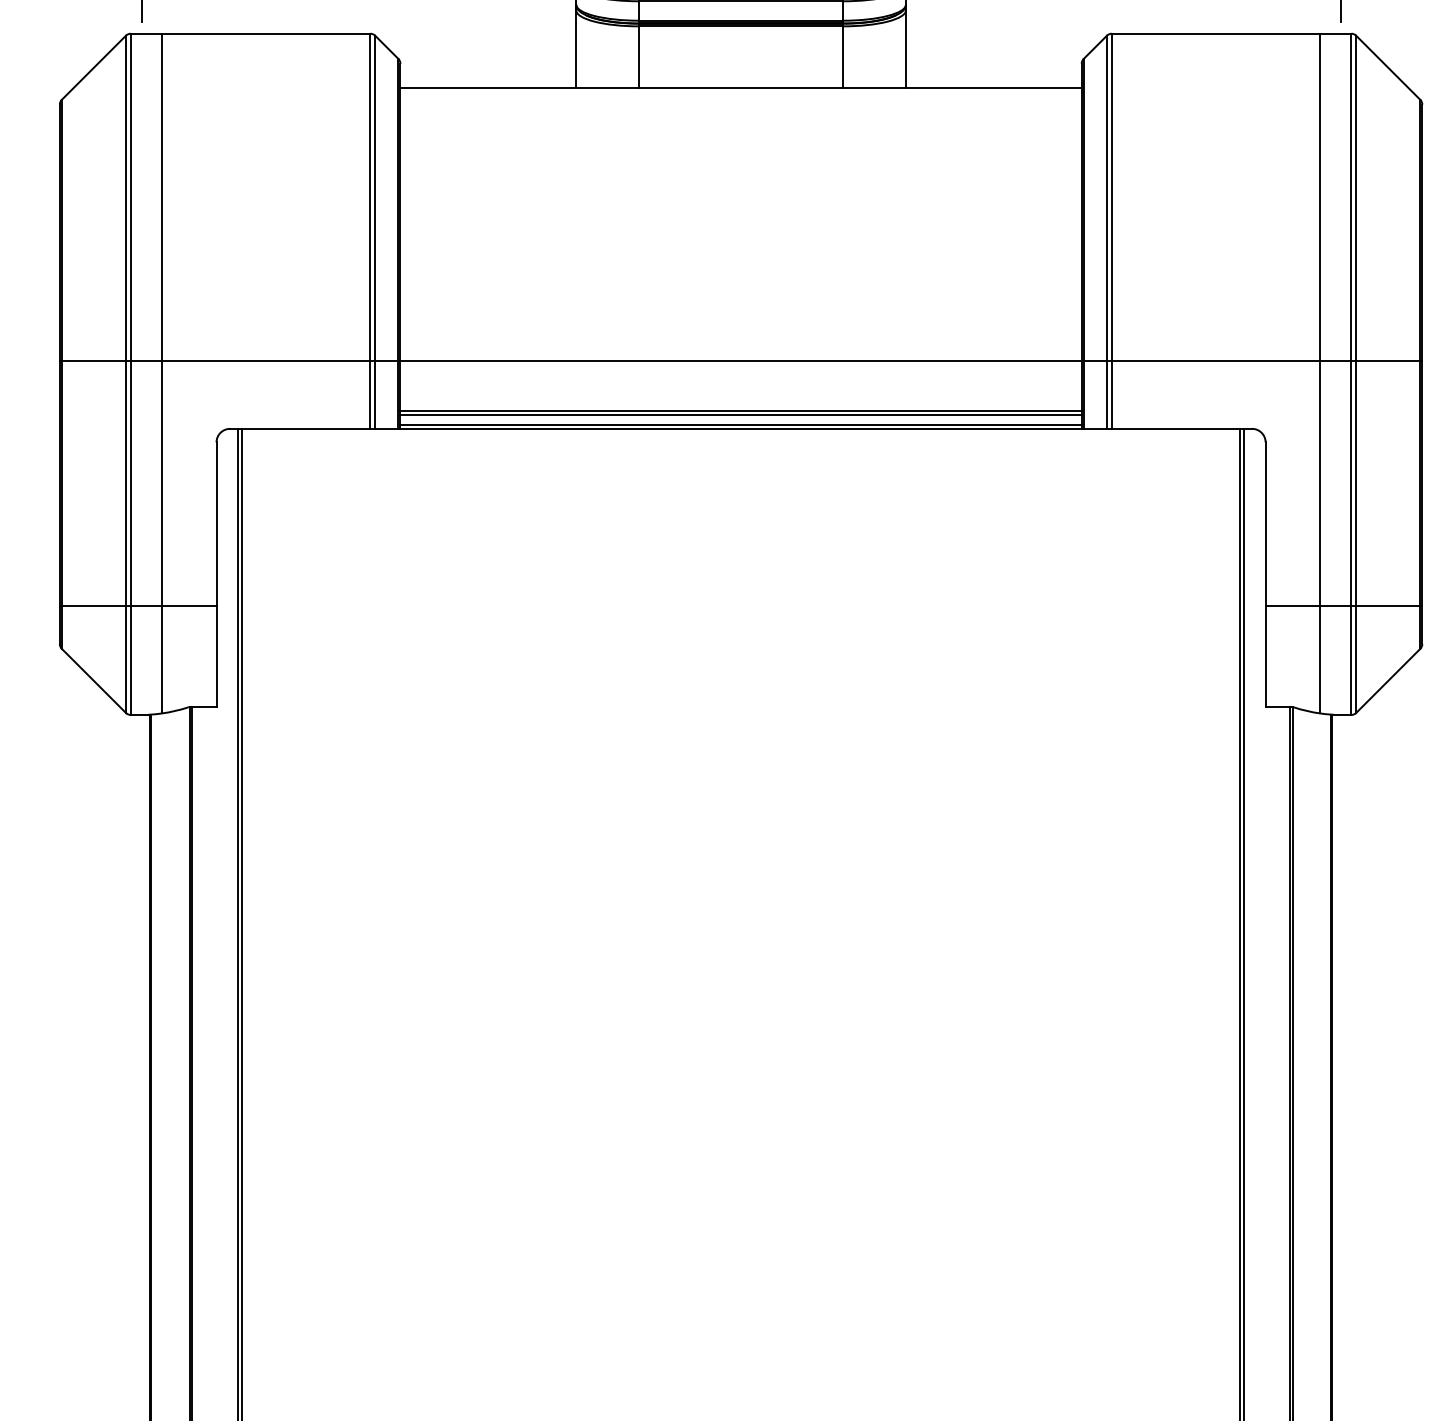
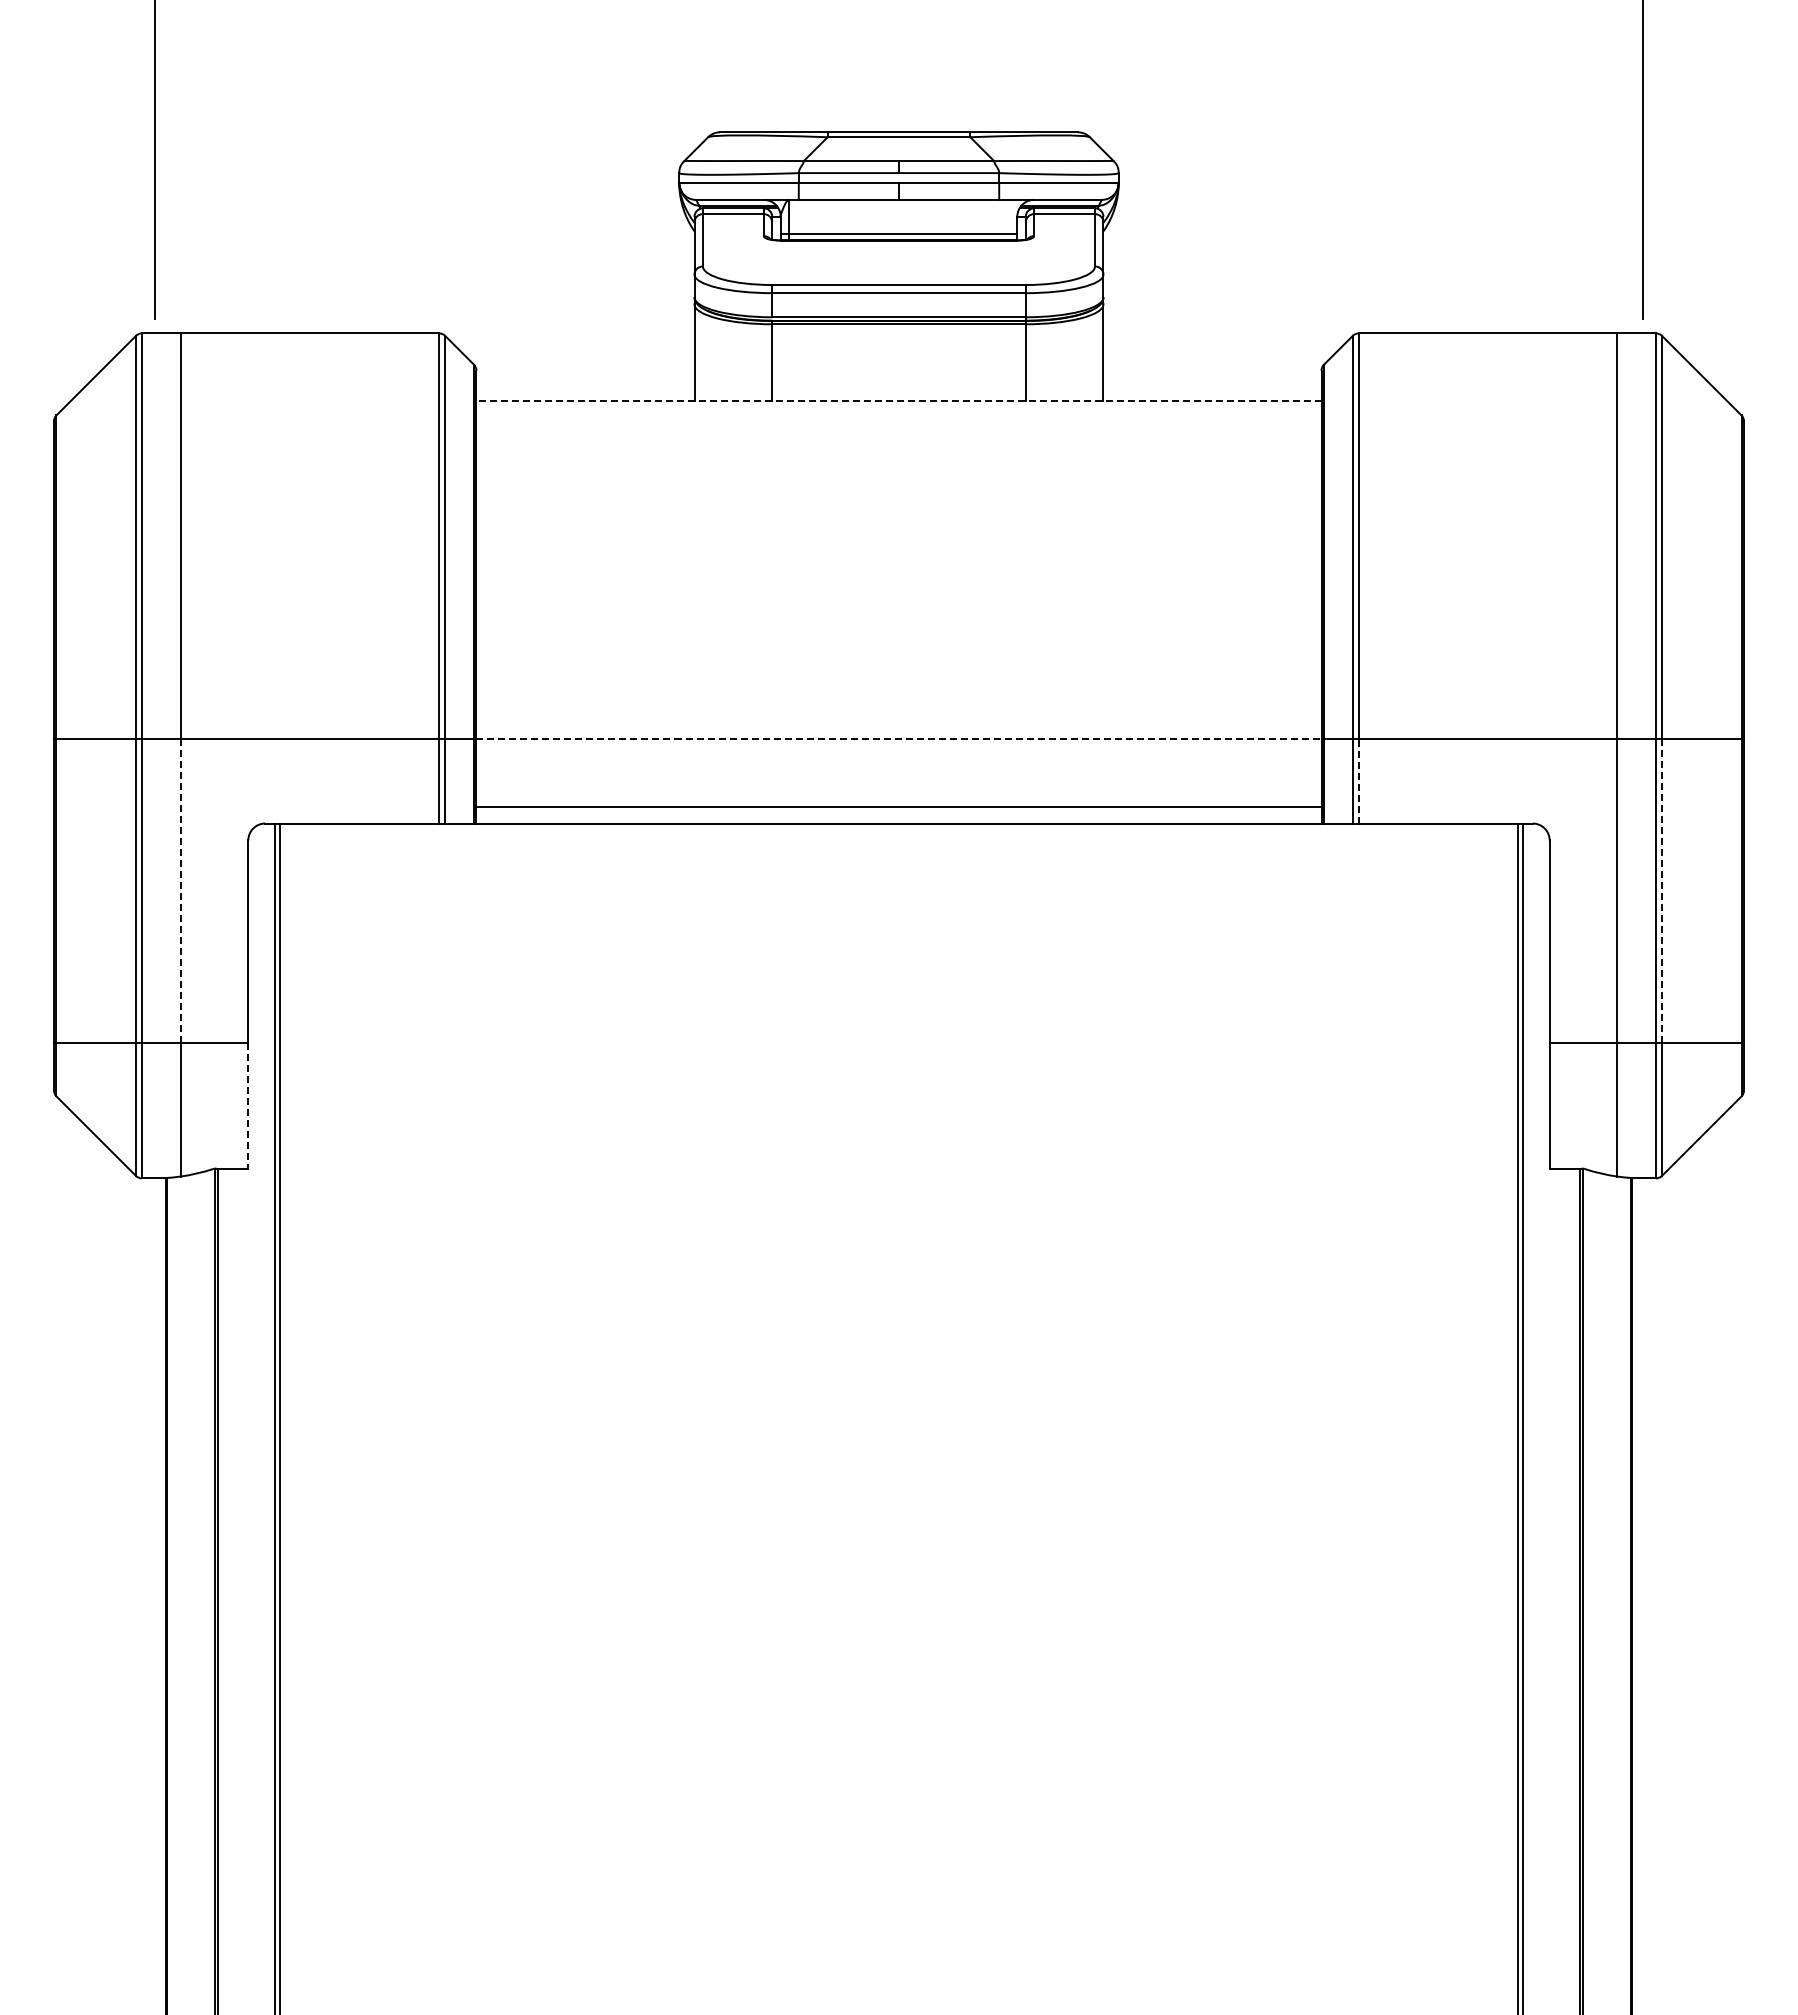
line: (740, 88) -> (898, 401), solid -> dashed
line: (740, 361) -> (898, 739), solid -> dashed
line: (1111, 394) -> (1358, 780), solid -> dashed
line: (740, 411) -> (898, 801), removed
line: (740, 424) -> (898, 818), removed
line: (161, 482) -> (180, 890), solid -> dashed
line: (1355, 482) -> (1661, 890), solid -> dashed
line: (216, 656) -> (248, 1105), solid -> dashed

